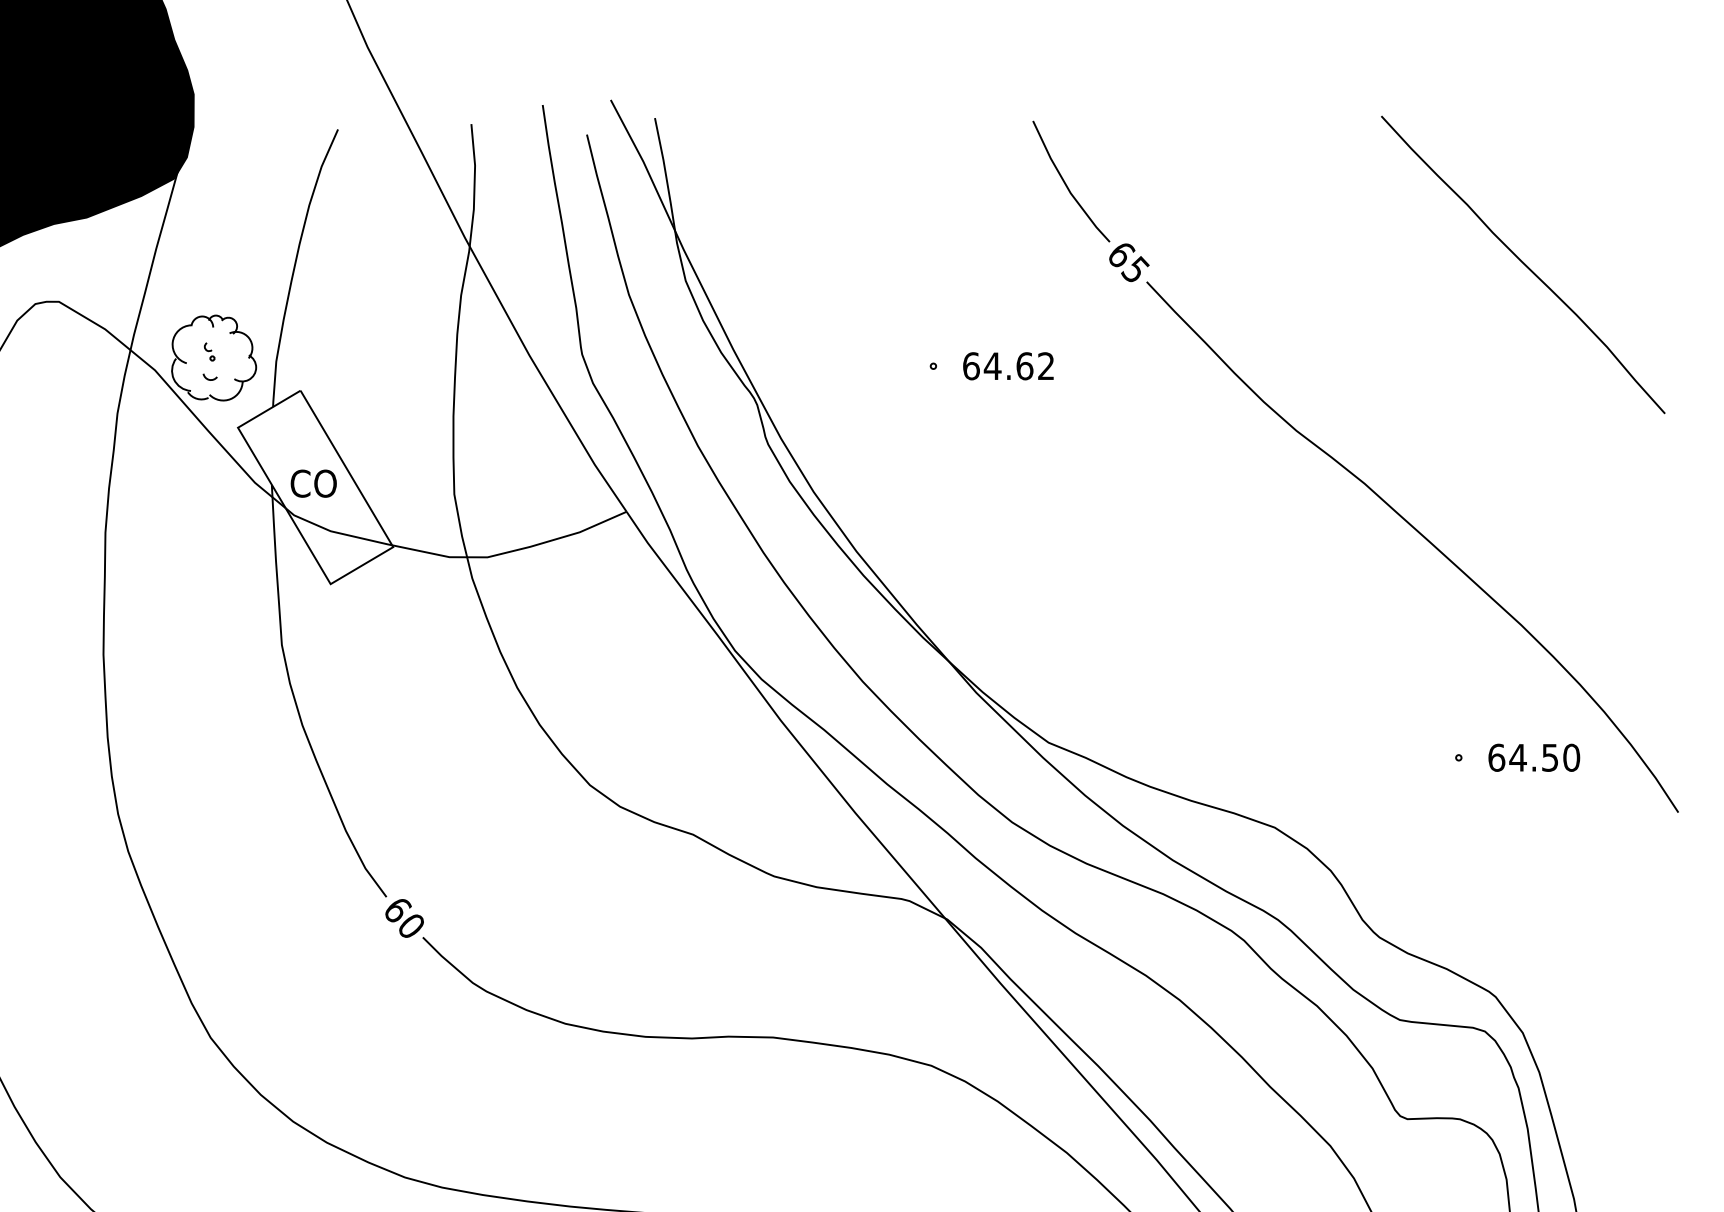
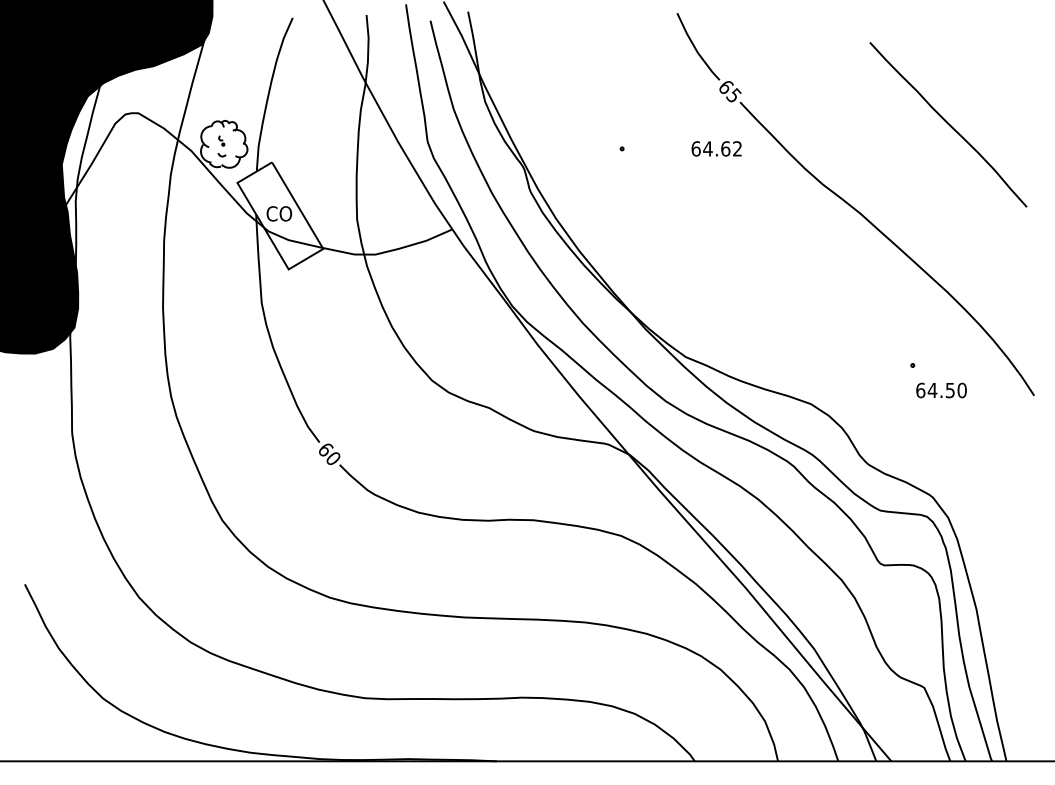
curve: (1523, 264) -> (948, 124), moved
text: (1008, 365) -> (716, 148), moved
text: (1534, 757) -> (941, 390), moved

